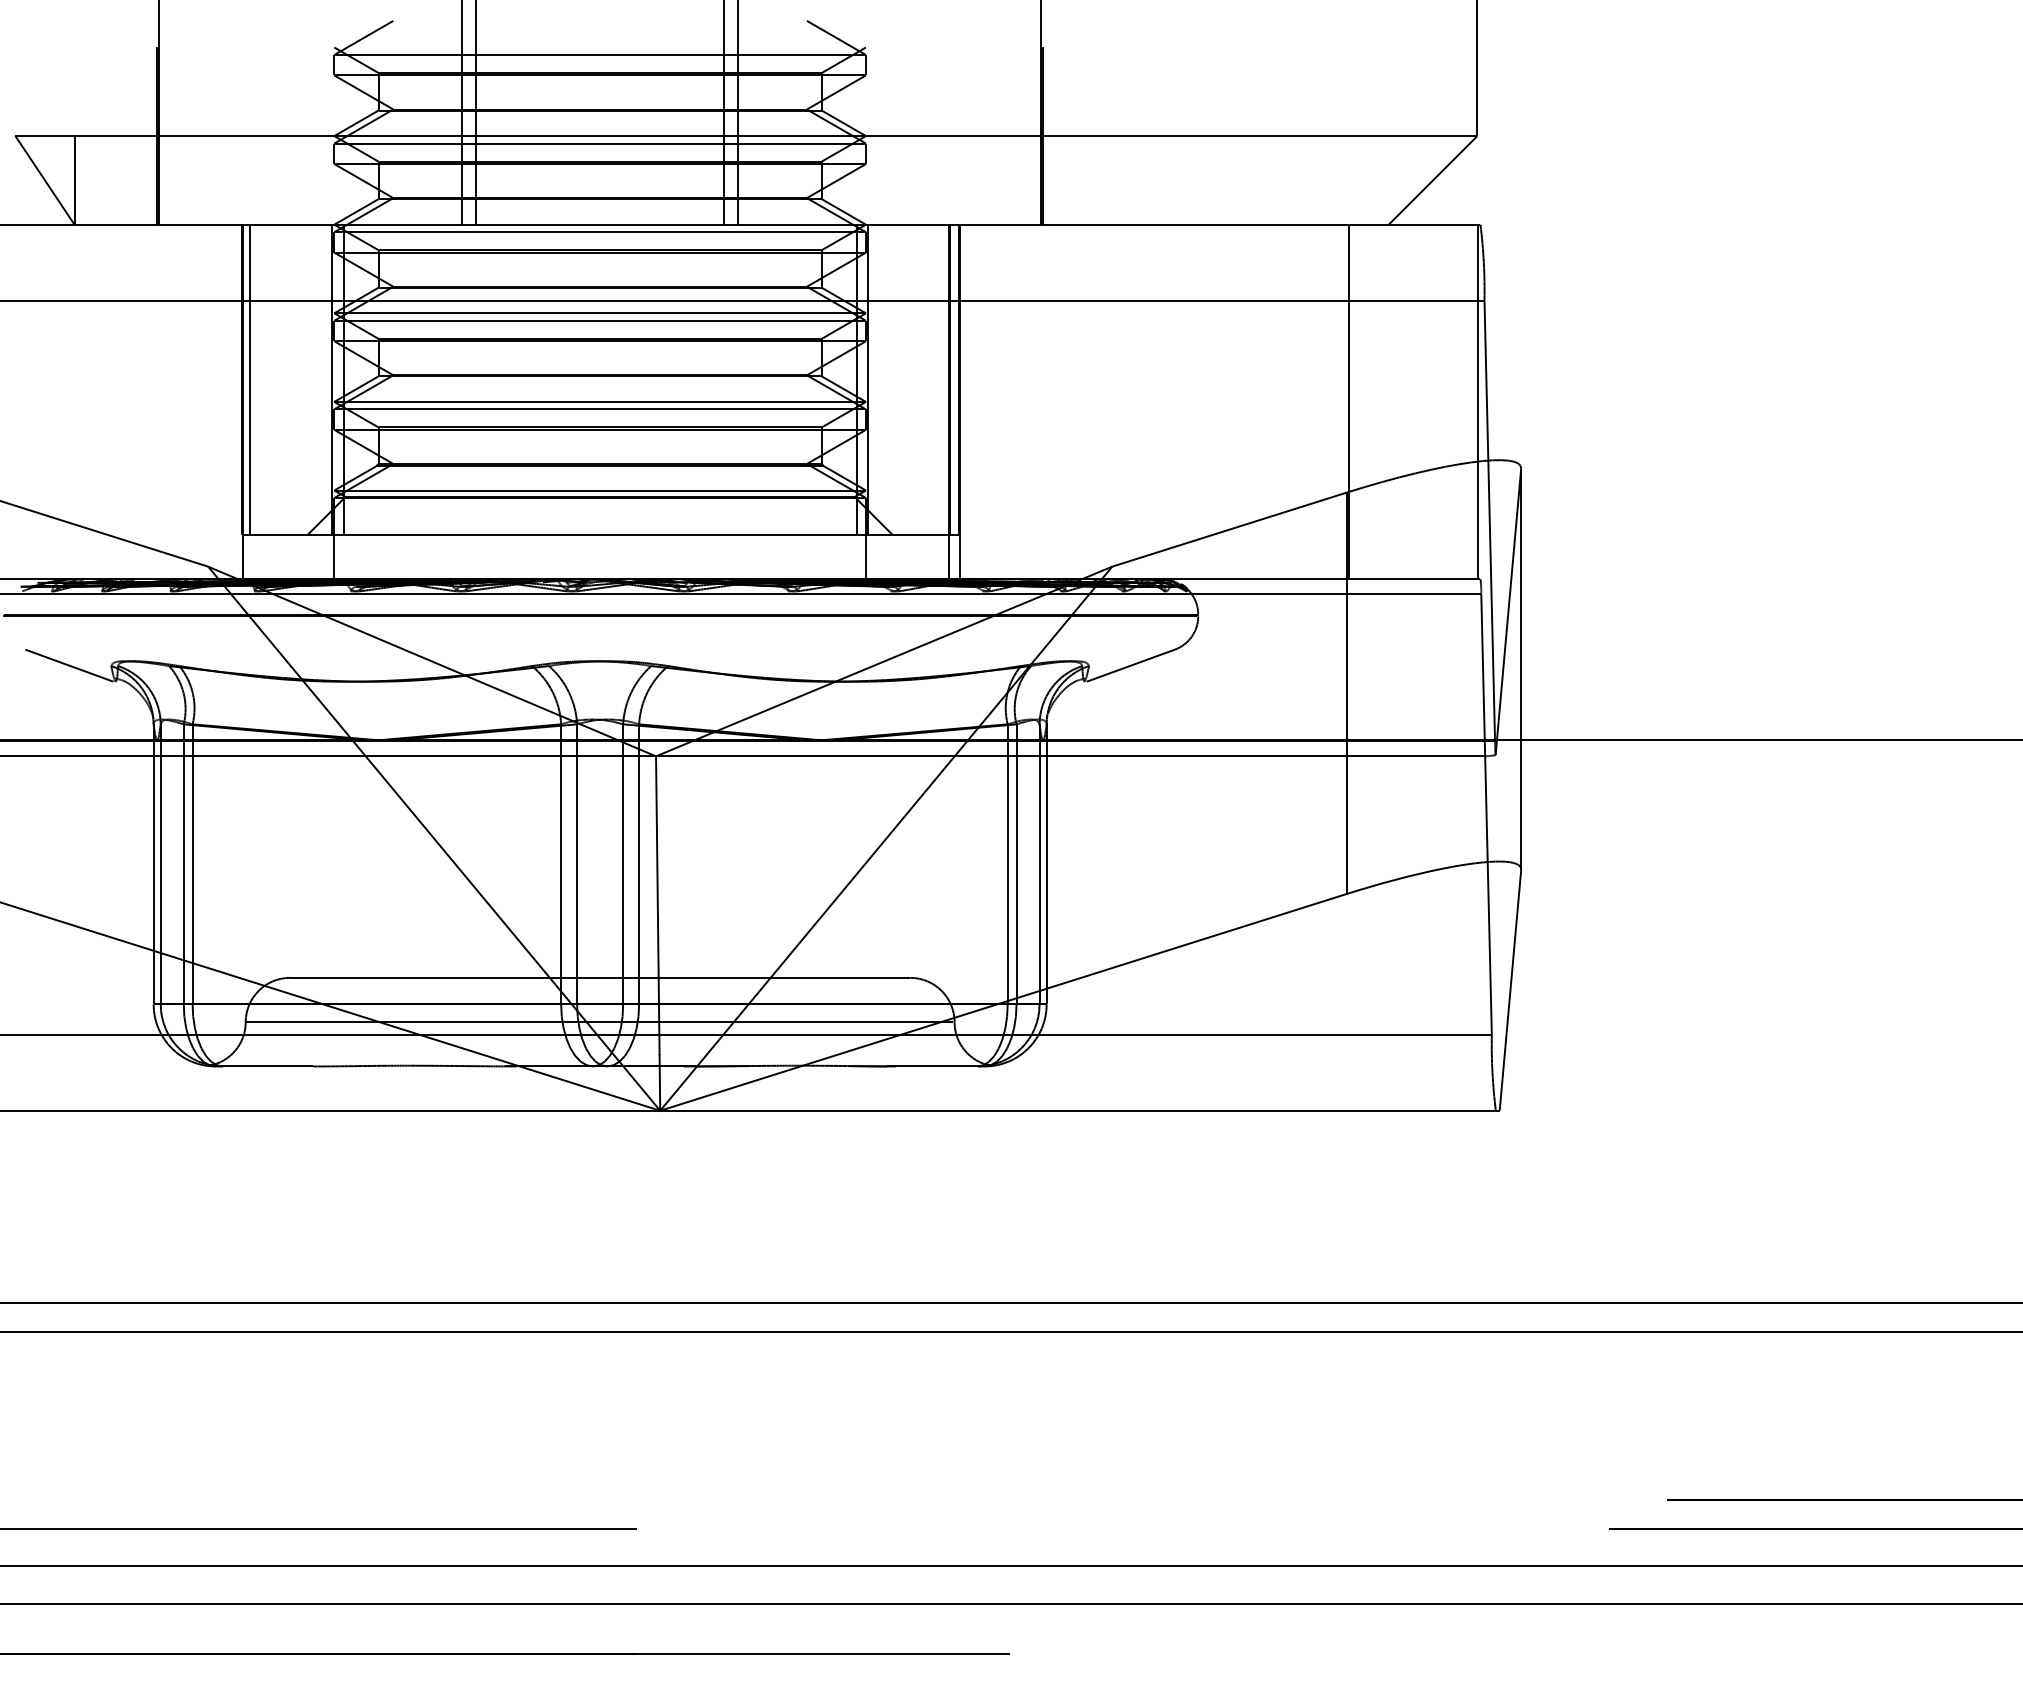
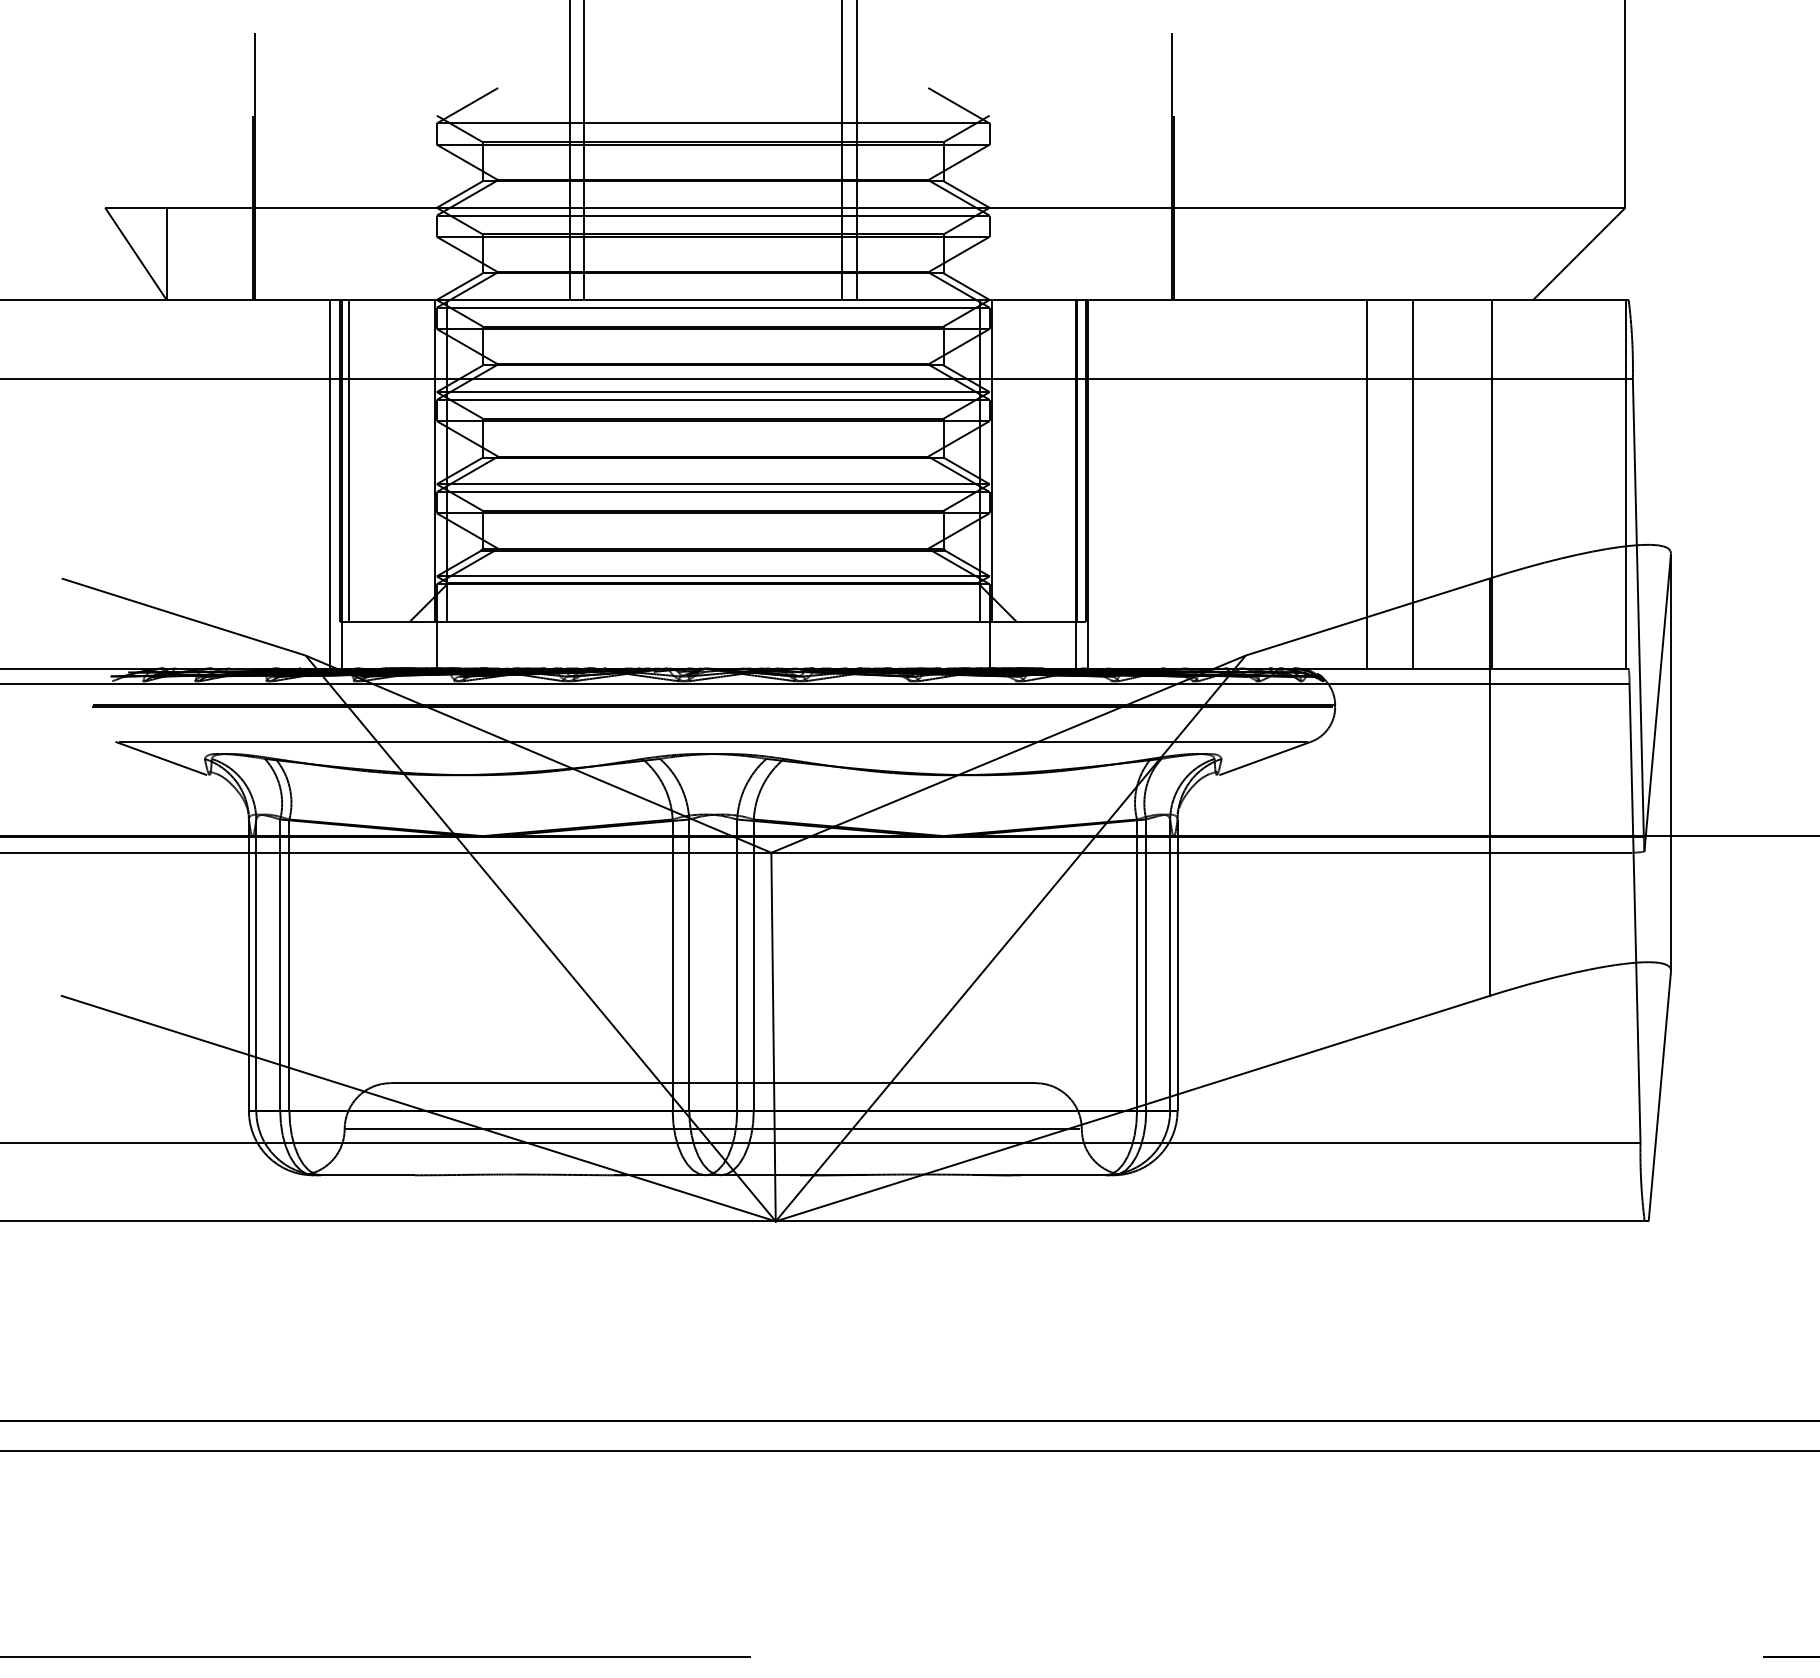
line: (231, 401) -> (329, 483), added
line: (1228, 401) -> (1366, 483), added
line: (1273, 401) -> (1413, 483), added
line: (599, 649) -> (712, 741), added

